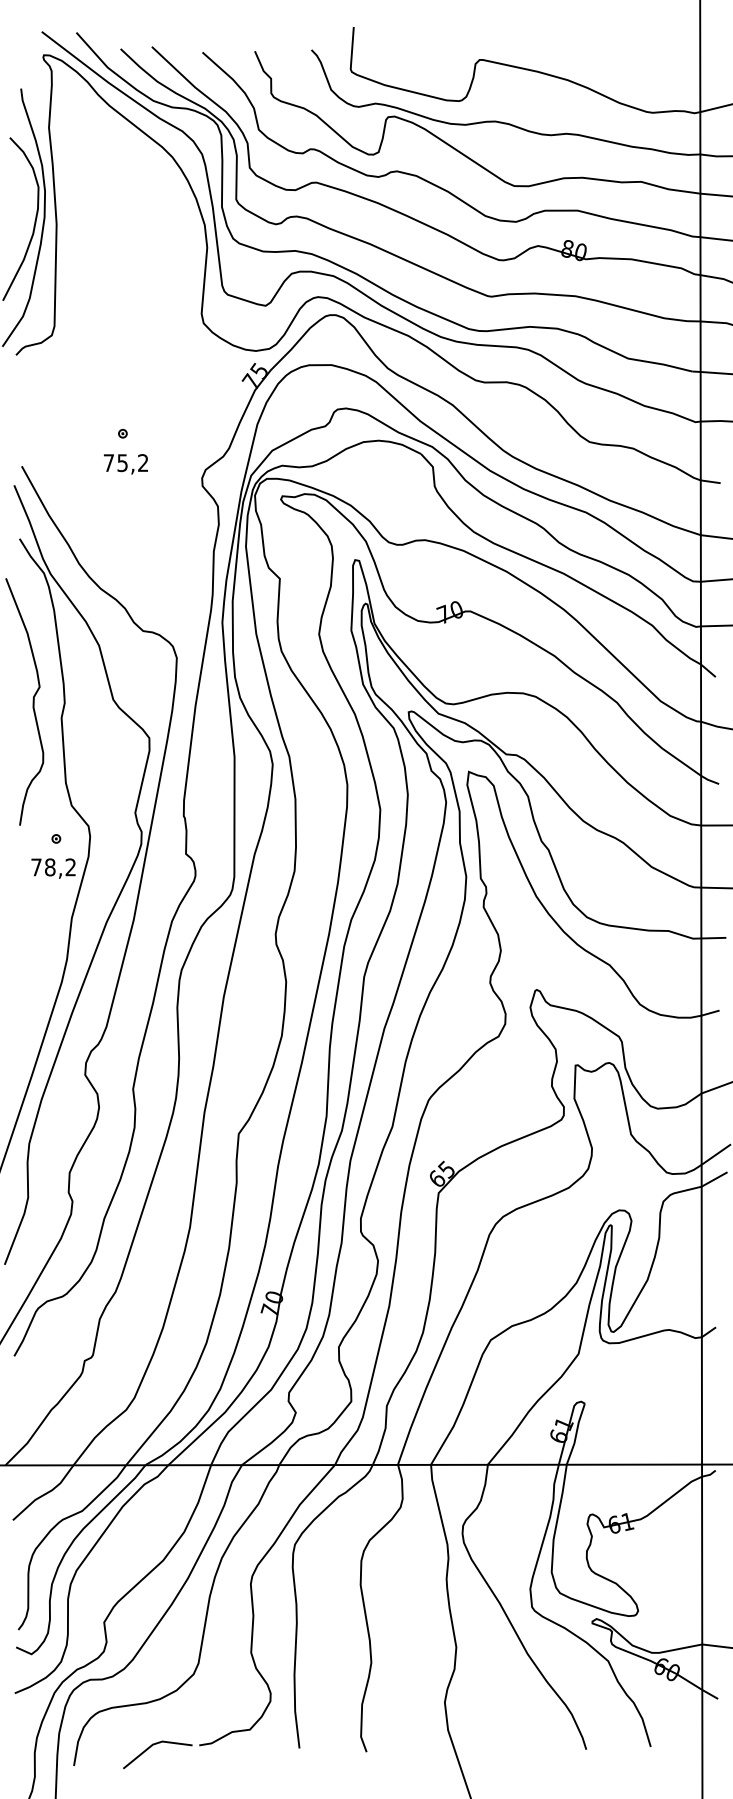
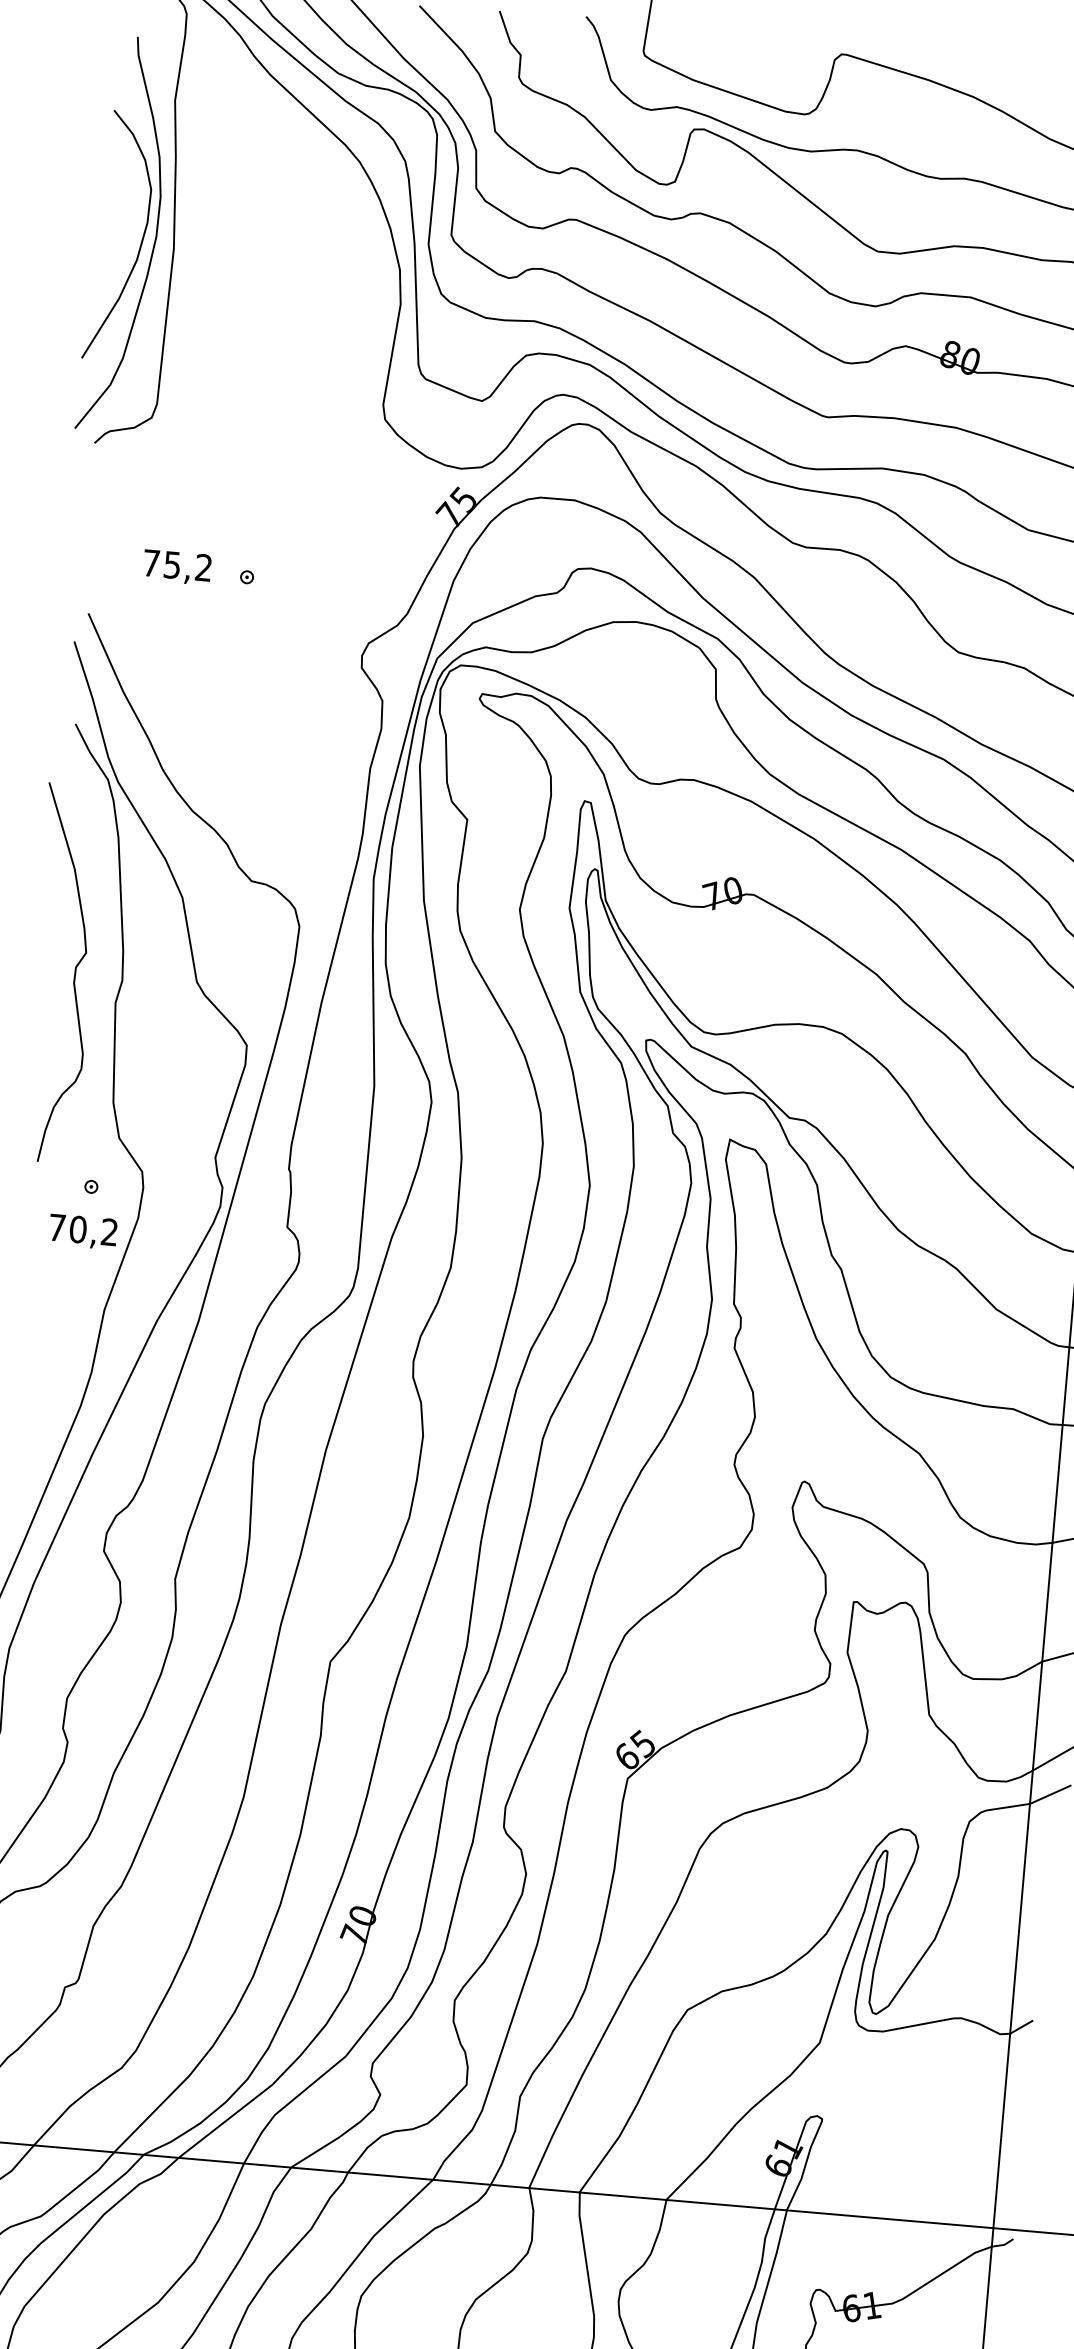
text: (125, 464) -> (176, 567), moved
text: (49, 867) -> (77, 1229), 78,2 -> 70,2

